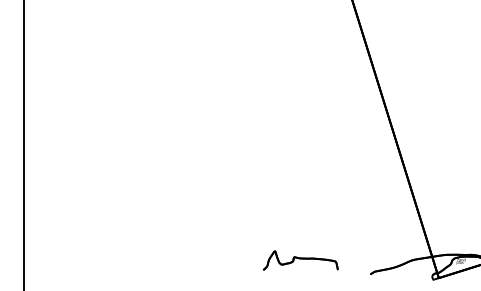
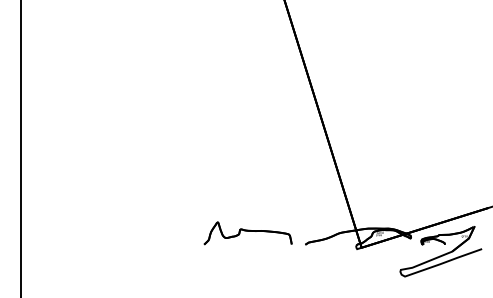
part: (300, 260) -> (247, 233), size x1.43

